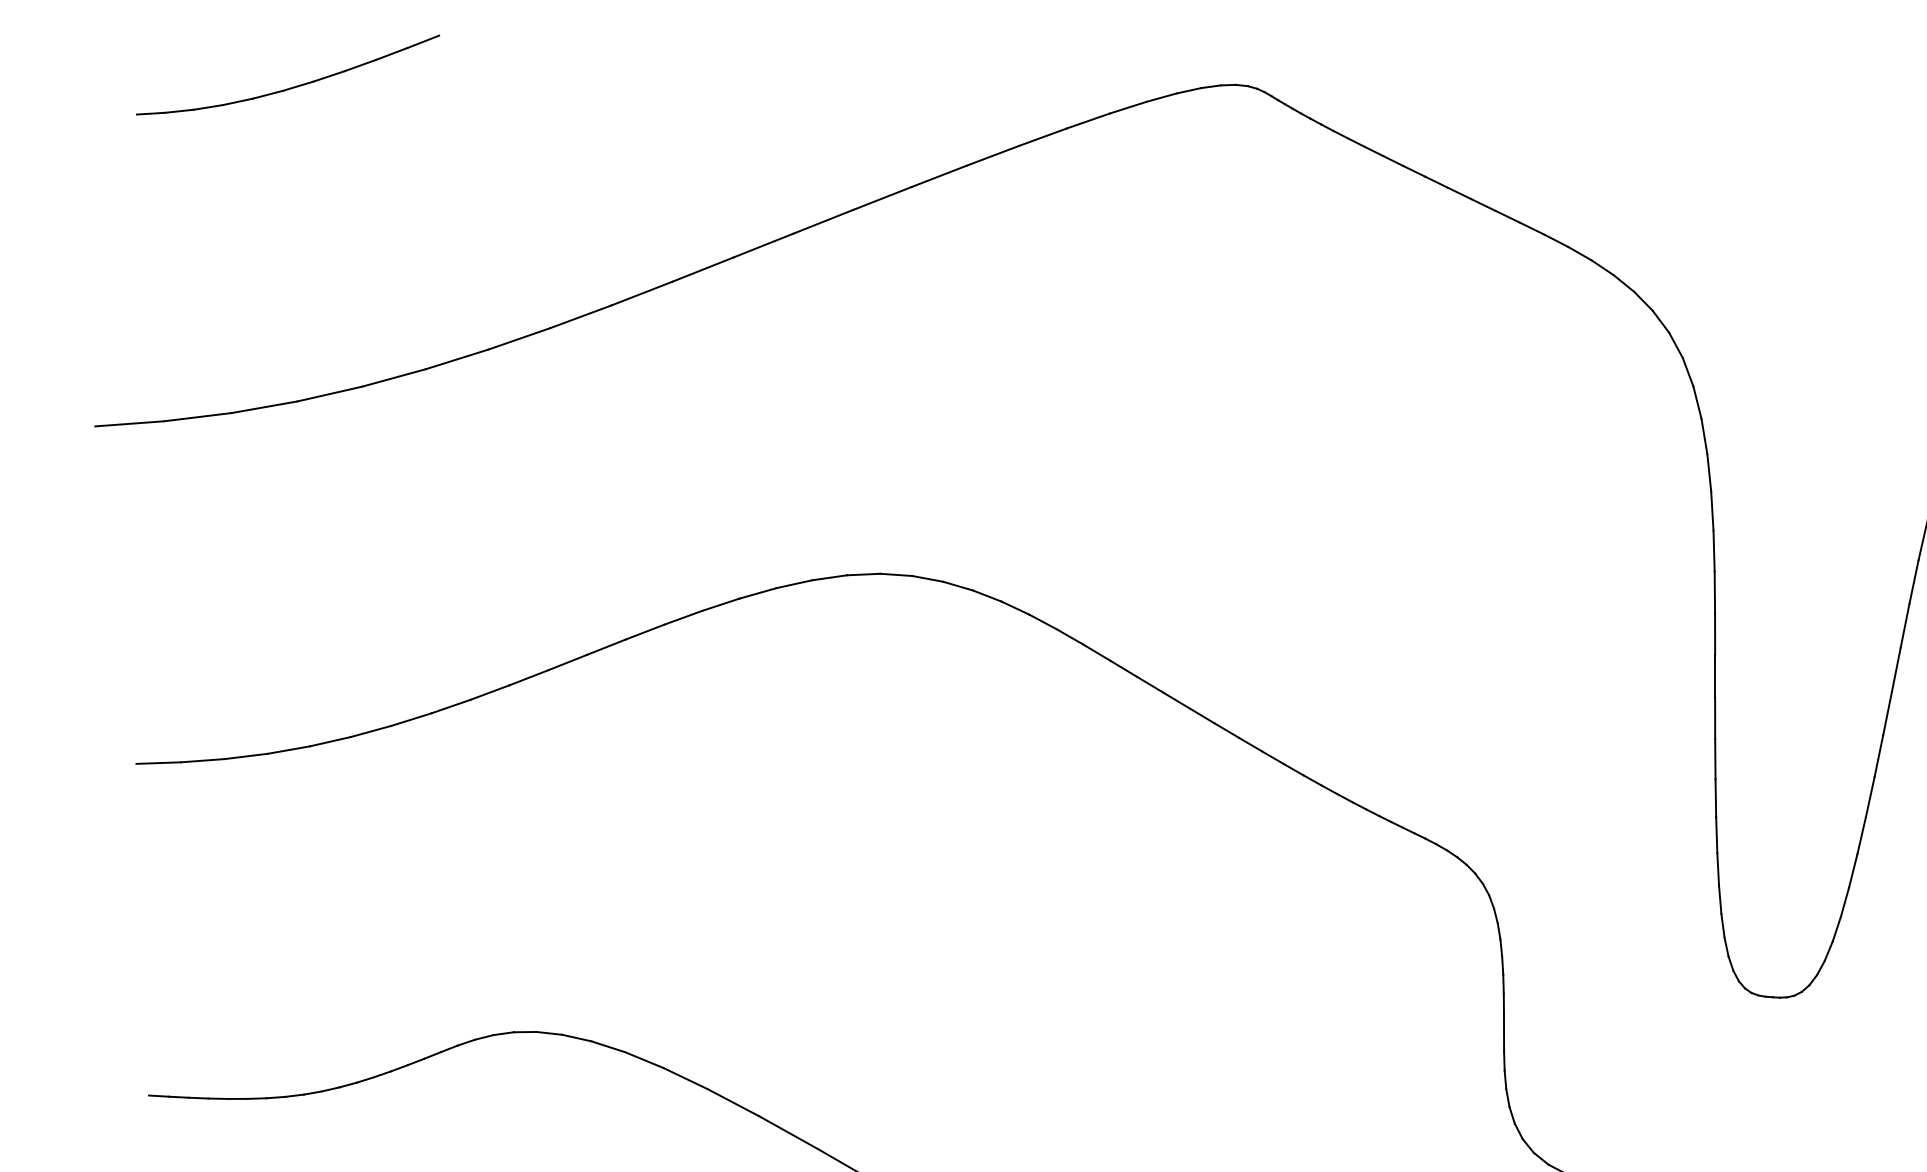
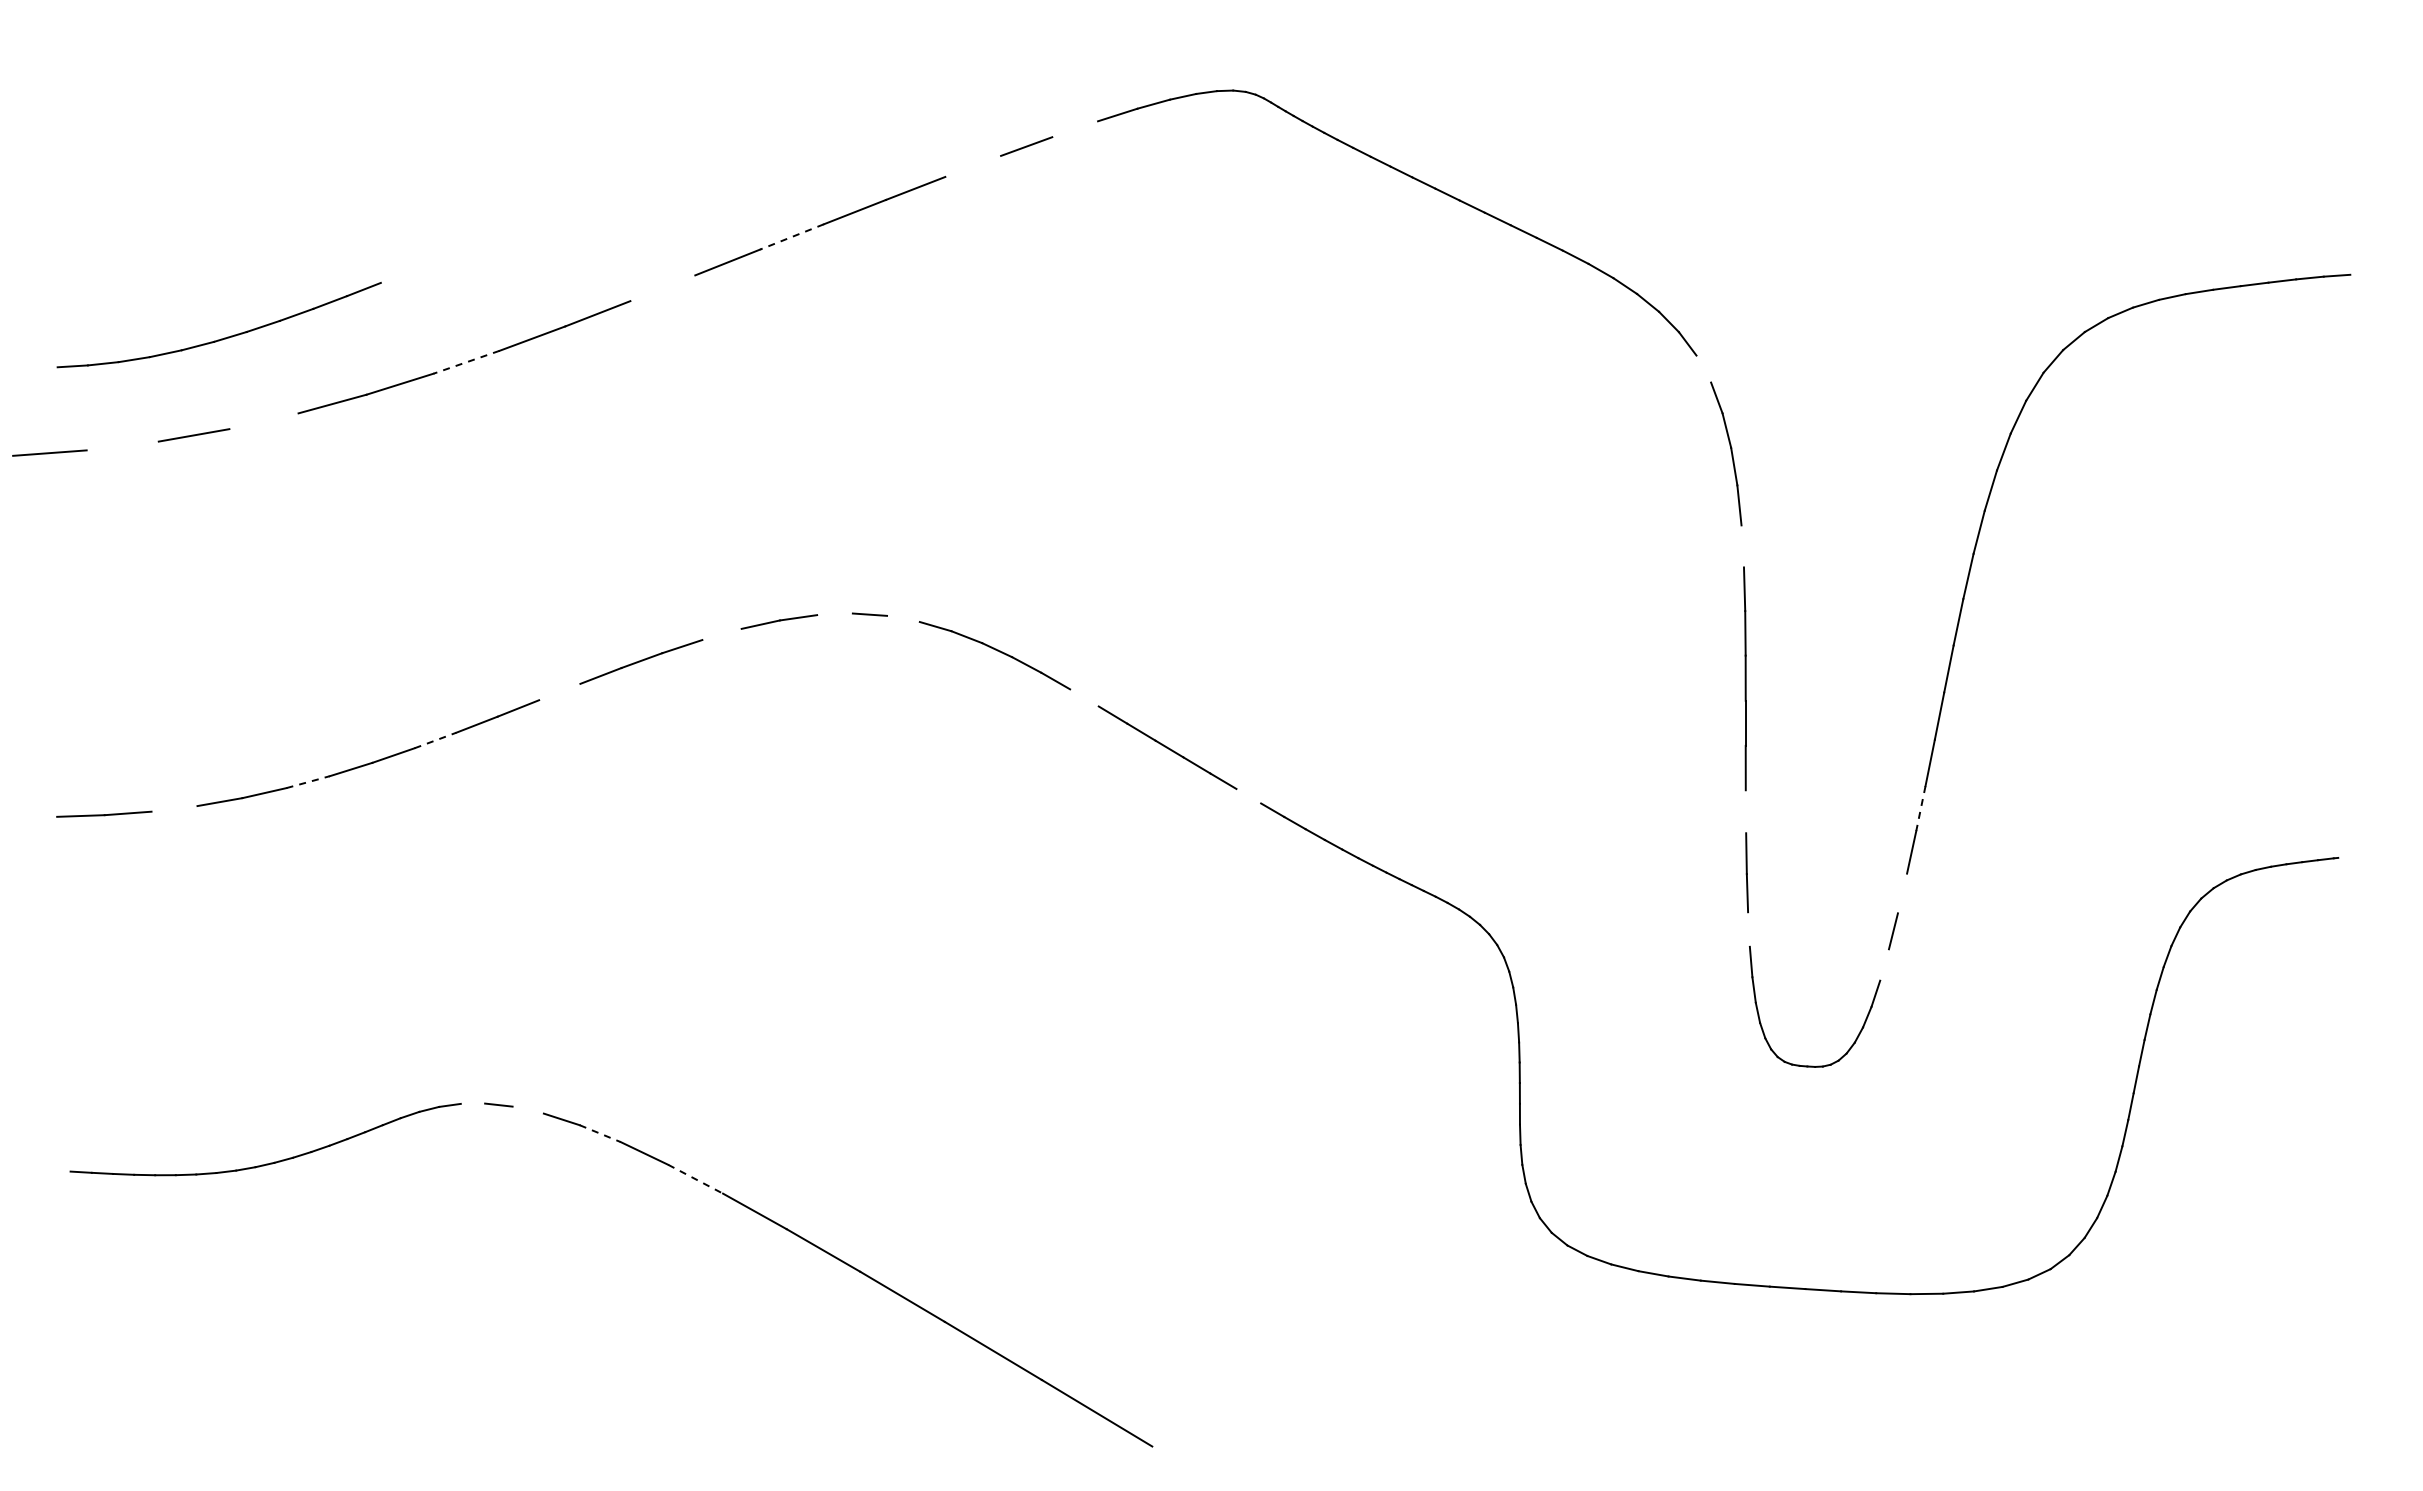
part: (292, 86) -> (224, 337), moved
line: (1088, 121) -> (1075, 129), removed
line: (993, 154) -> (973, 165), removed
line: (823, 222) -> (791, 237), solid -> dashed
line: (702, 269) -> (662, 288), removed
line: (519, 339) -> (466, 362), solid -> dashed
line: (1675, 344) -> (1703, 368), removed
line: (329, 394) -> (263, 421), removed
line: (197, 416) -> (122, 445), removed
line: (1712, 511) -> (1742, 546), removed
line: (863, 574) -> (834, 614), removed
line: (927, 578) -> (903, 618), removed
line: (757, 593) -> (721, 634), removed
line: (606, 646) -> (559, 691), removed
line: (1096, 652) -> (1084, 697), removed
line: (490, 692) -> (435, 740), solid -> dashed
line: (371, 731) -> (308, 782), solid -> dashed
line: (1250, 743) -> (1248, 795), removed
line: (246, 756) -> (174, 808), removed
line: (1878, 756) -> (1920, 808), solid -> dashed
line: (1714, 758) -> (1745, 811), removed
line: (1861, 835) -> (1902, 893), removed
line: (1717, 869) -> (1748, 929), removed
line: (1844, 901) -> (1884, 964), removed
line: (524, 1031) -> (472, 1103), removed
line: (576, 1037) -> (527, 1109), removed
line: (644, 1059) -> (600, 1133), solid -> dashed
line: (733, 1102) -> (695, 1179), solid -> dashed

